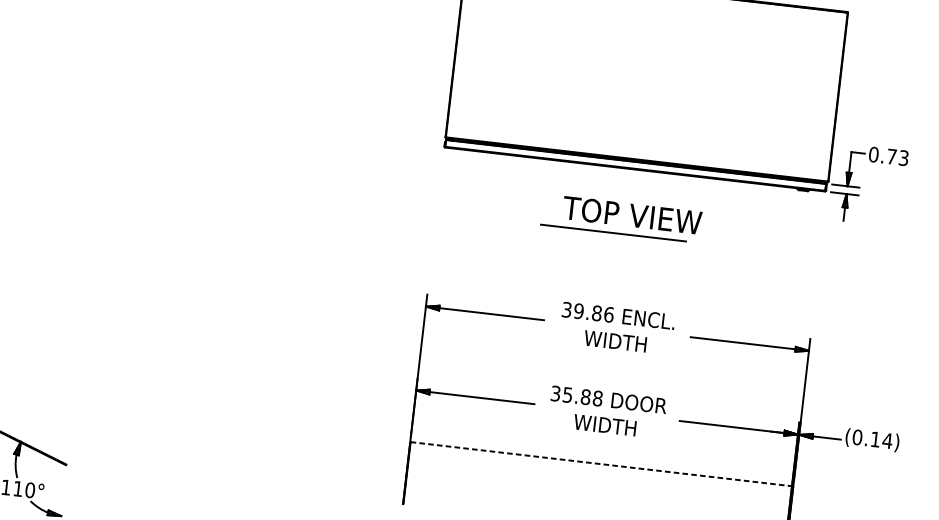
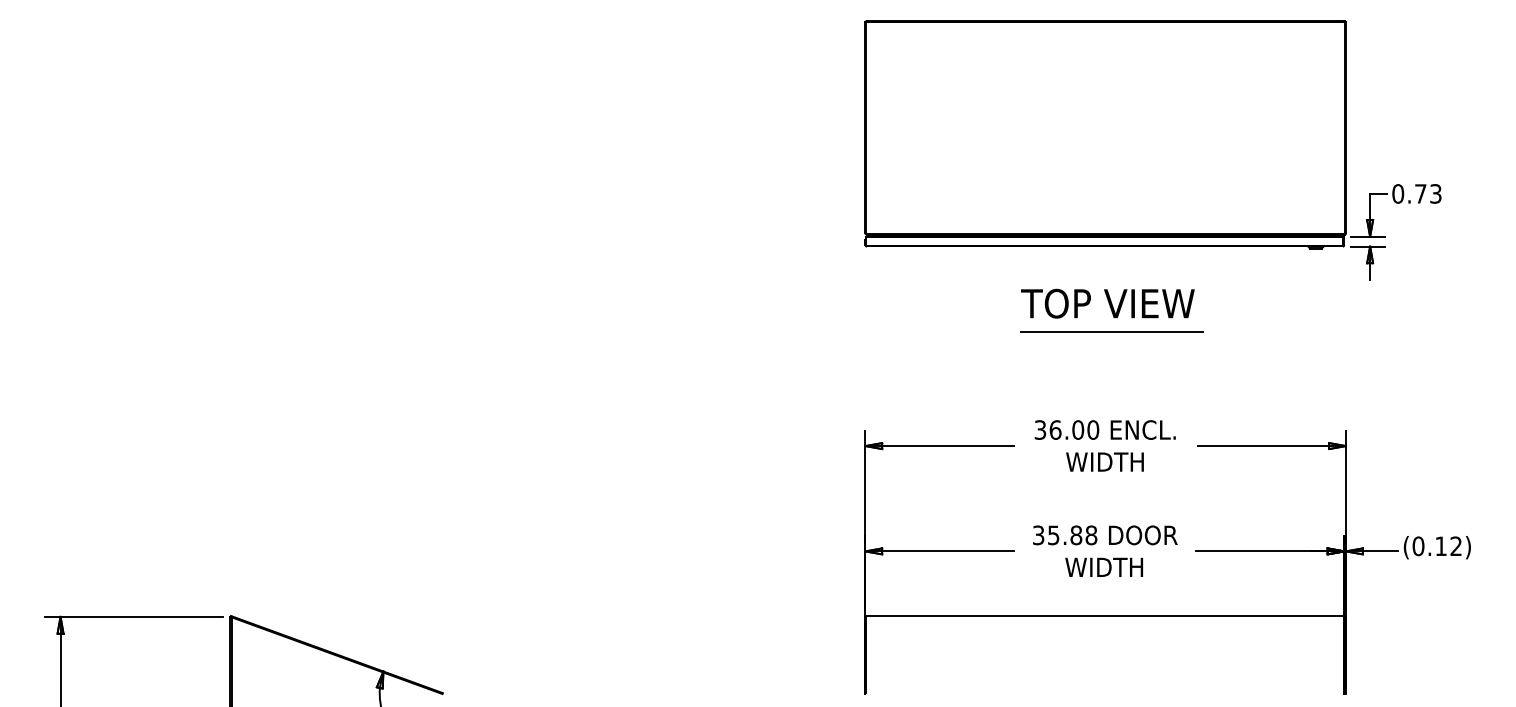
line: (613, 232) -> (1111, 331), moved
text: (594, 312) -> (1074, 429), 39.86 -> 36.00
text: (887, 440) -> (1456, 545), (0.14) -> (0.12)
line: (601, 464) -> (1105, 616), dashed -> solid

